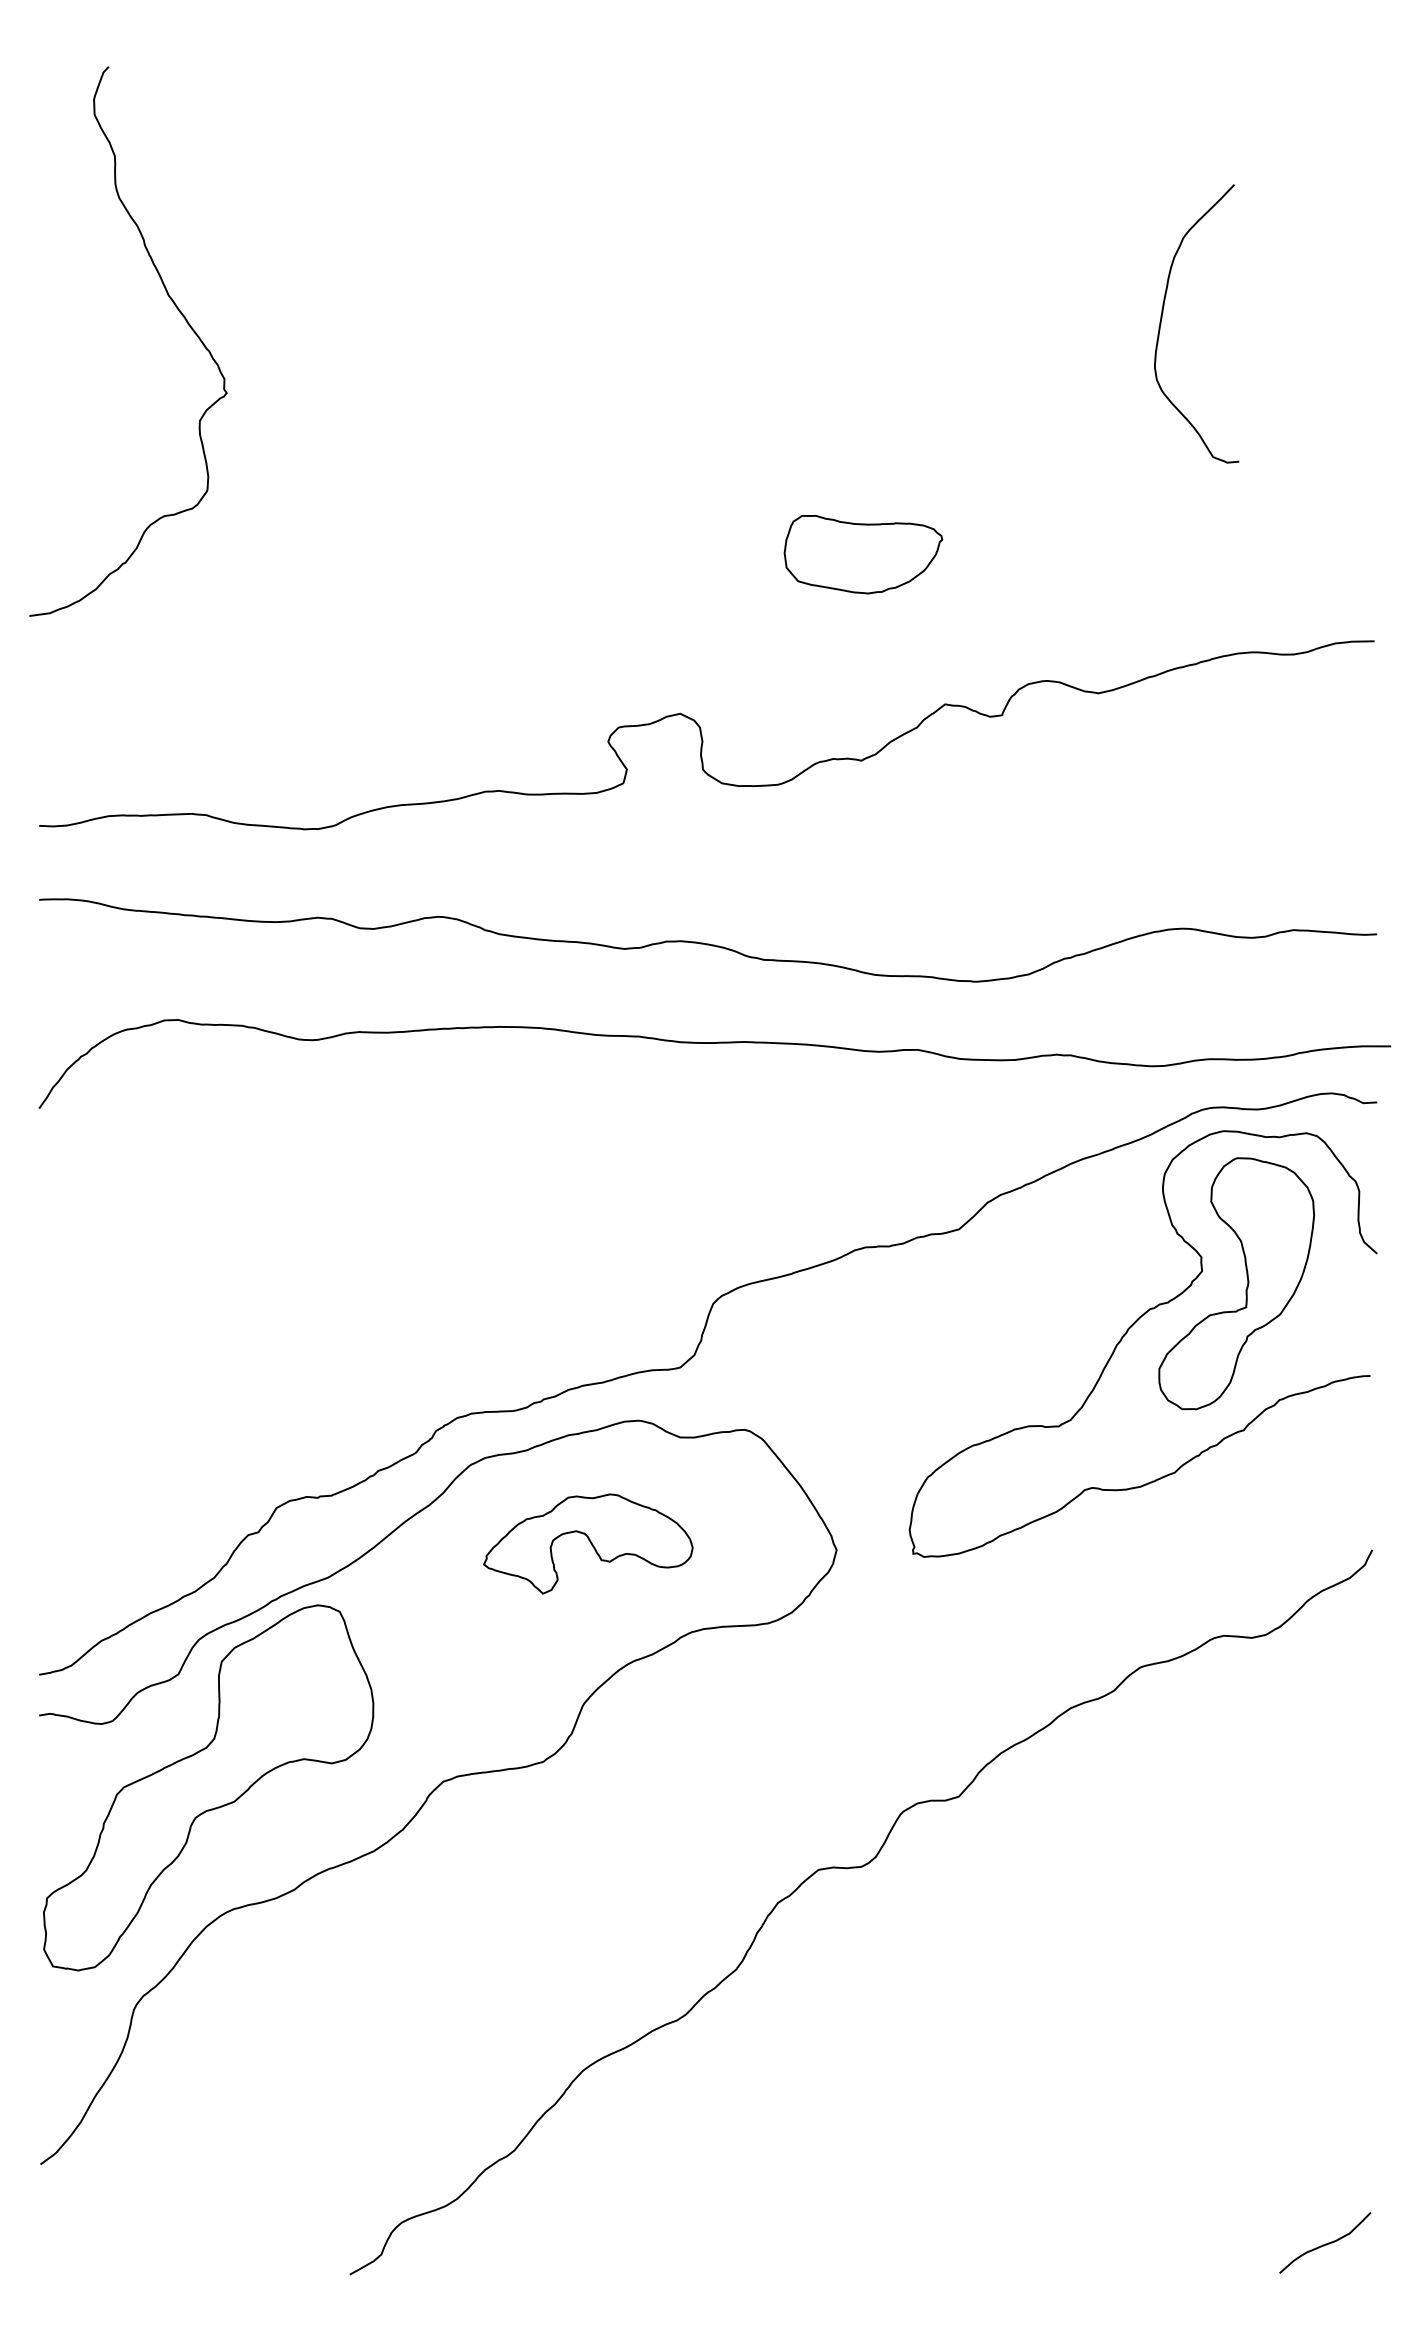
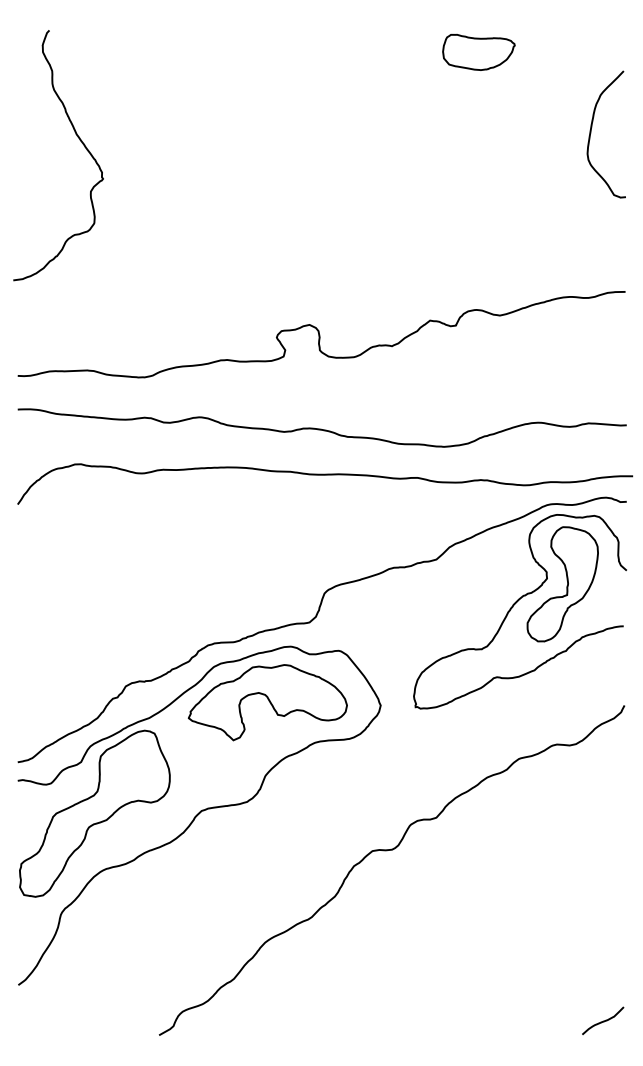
curve: (1163, 321) -> (591, 133), moved
part: (862, 552) -> (478, 51), moved
part: (587, 1543) -> (267, 702), size x1.67

